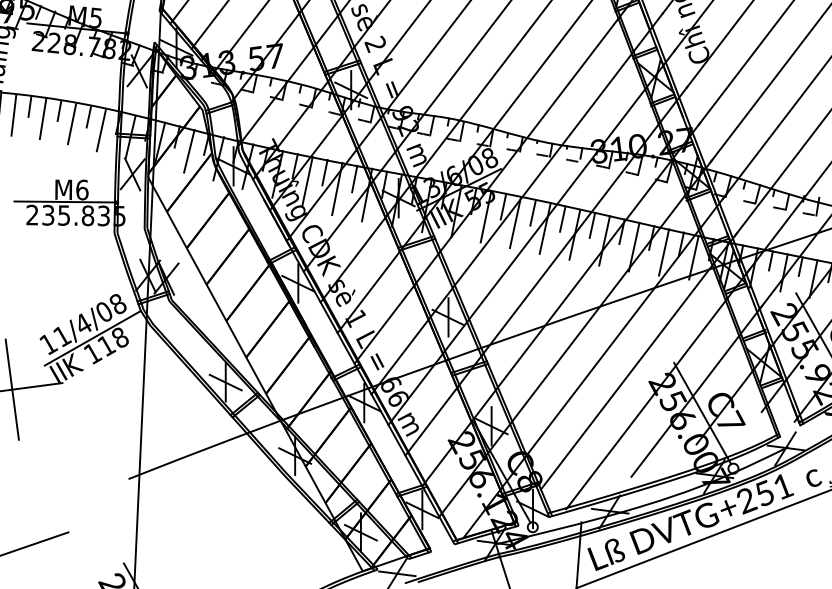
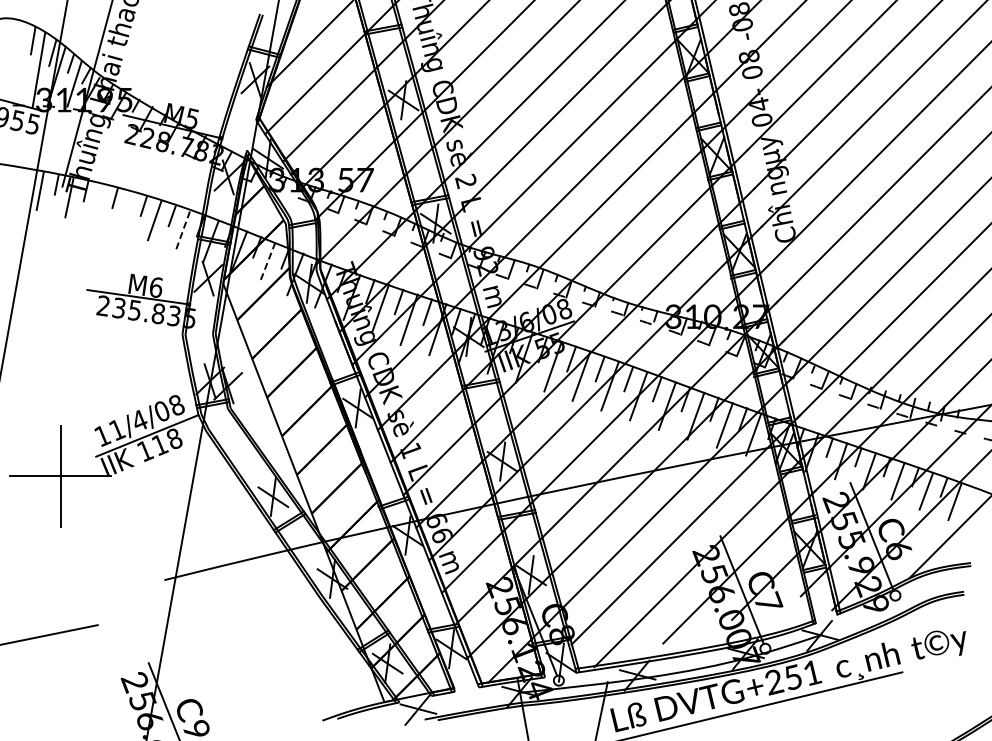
line: (14, 115) -> (98, 204), removed
line: (42, 118) -> (126, 211), removed
line: (101, 131) -> (182, 231), solid -> dashed
line: (189, 151) -> (267, 263), solid -> dashed

